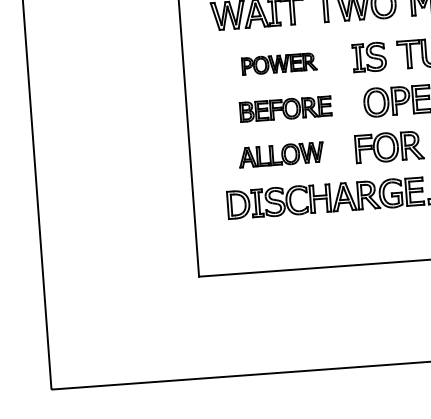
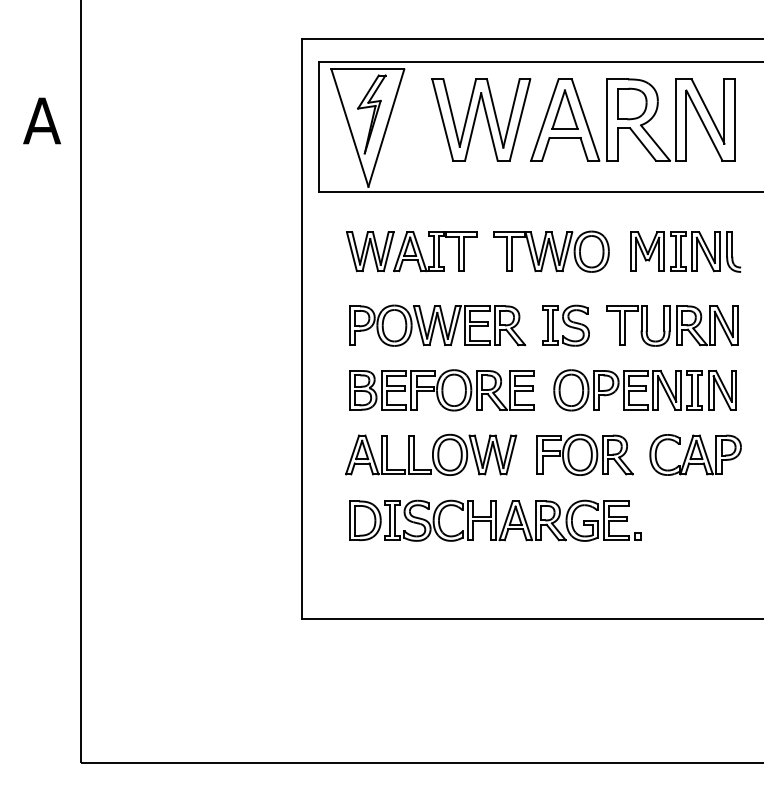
part: (279, 63) -> (437, 325), size x1.67
part: (285, 109) -> (441, 390), size x1.43
part: (281, 154) -> (431, 454), size x1.43

